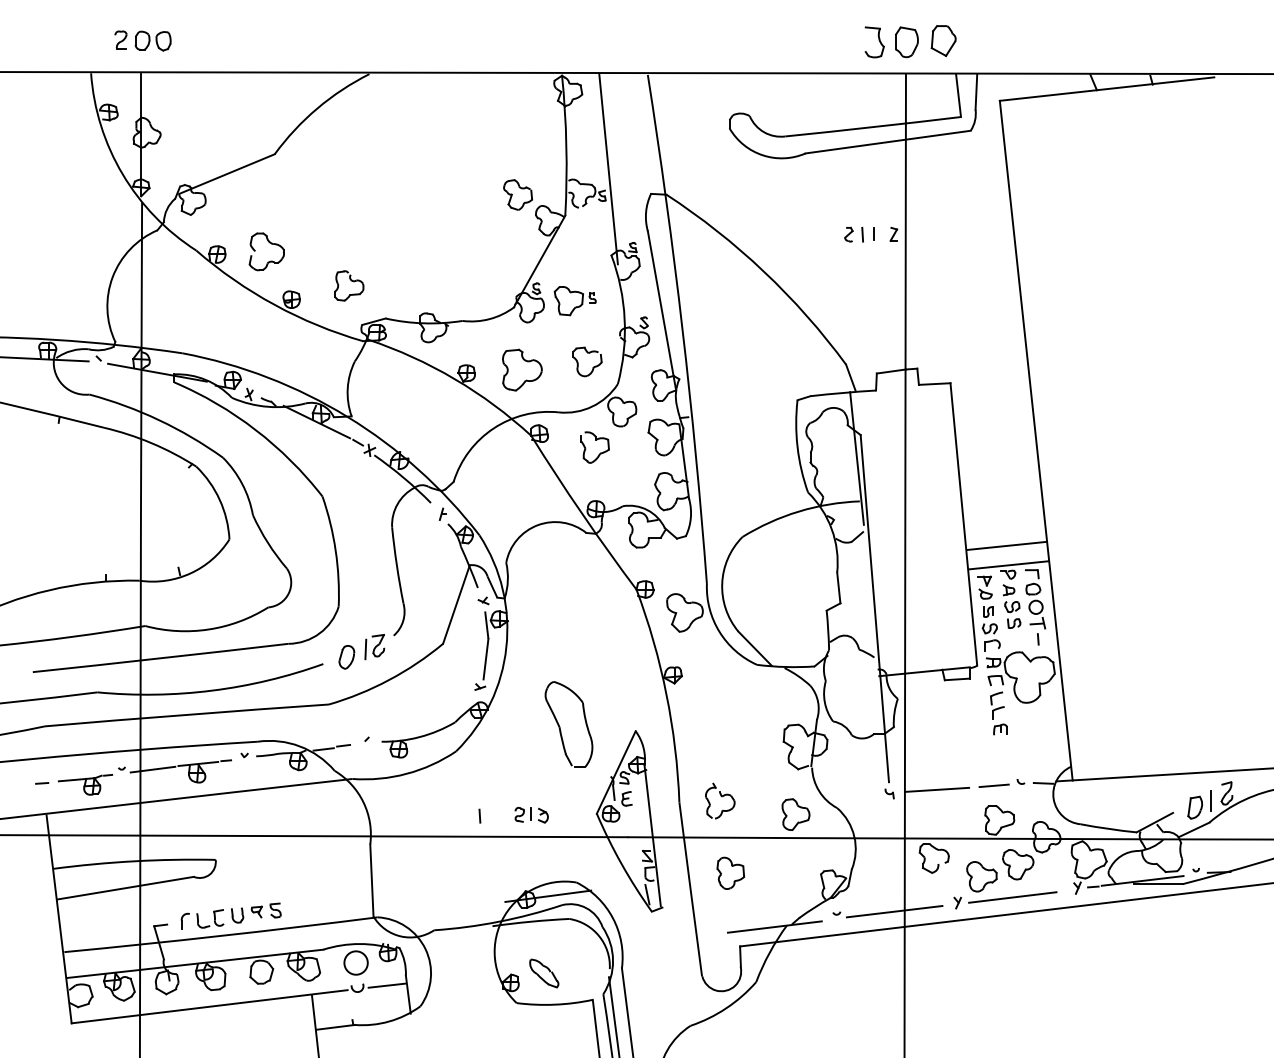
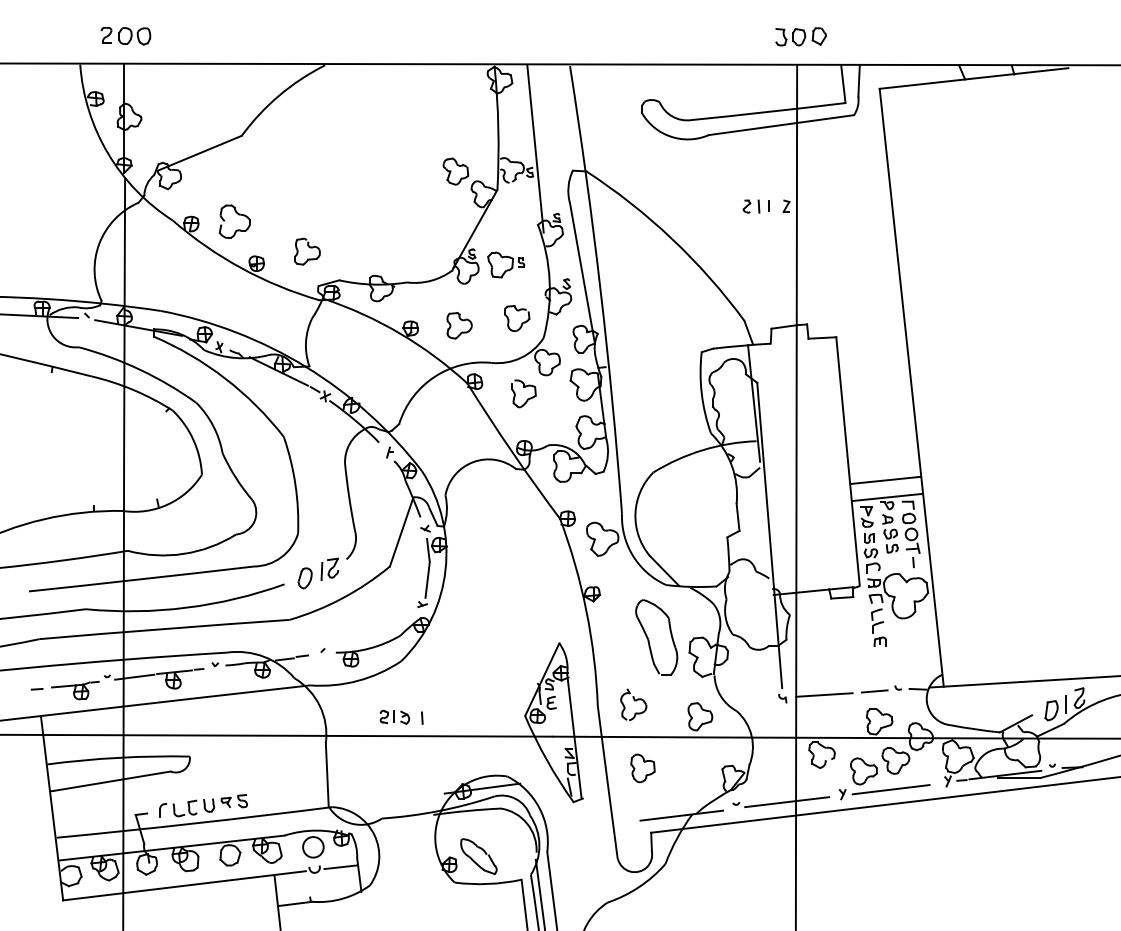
part: (909, 41) -> (800, 36), size x0.62
part: (522, 369) -> (459, 325), size x0.71
part: (568, 724) -> (656, 637), moved
part: (531, 814) -> (394, 716), moved
part: (543, 973) -> (478, 856), size x1.43

